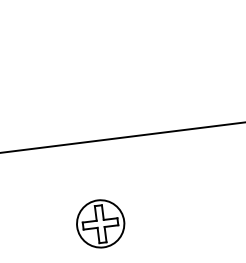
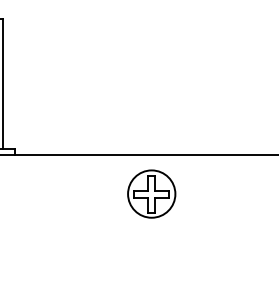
part: (100, 223) -> (151, 193), moved

